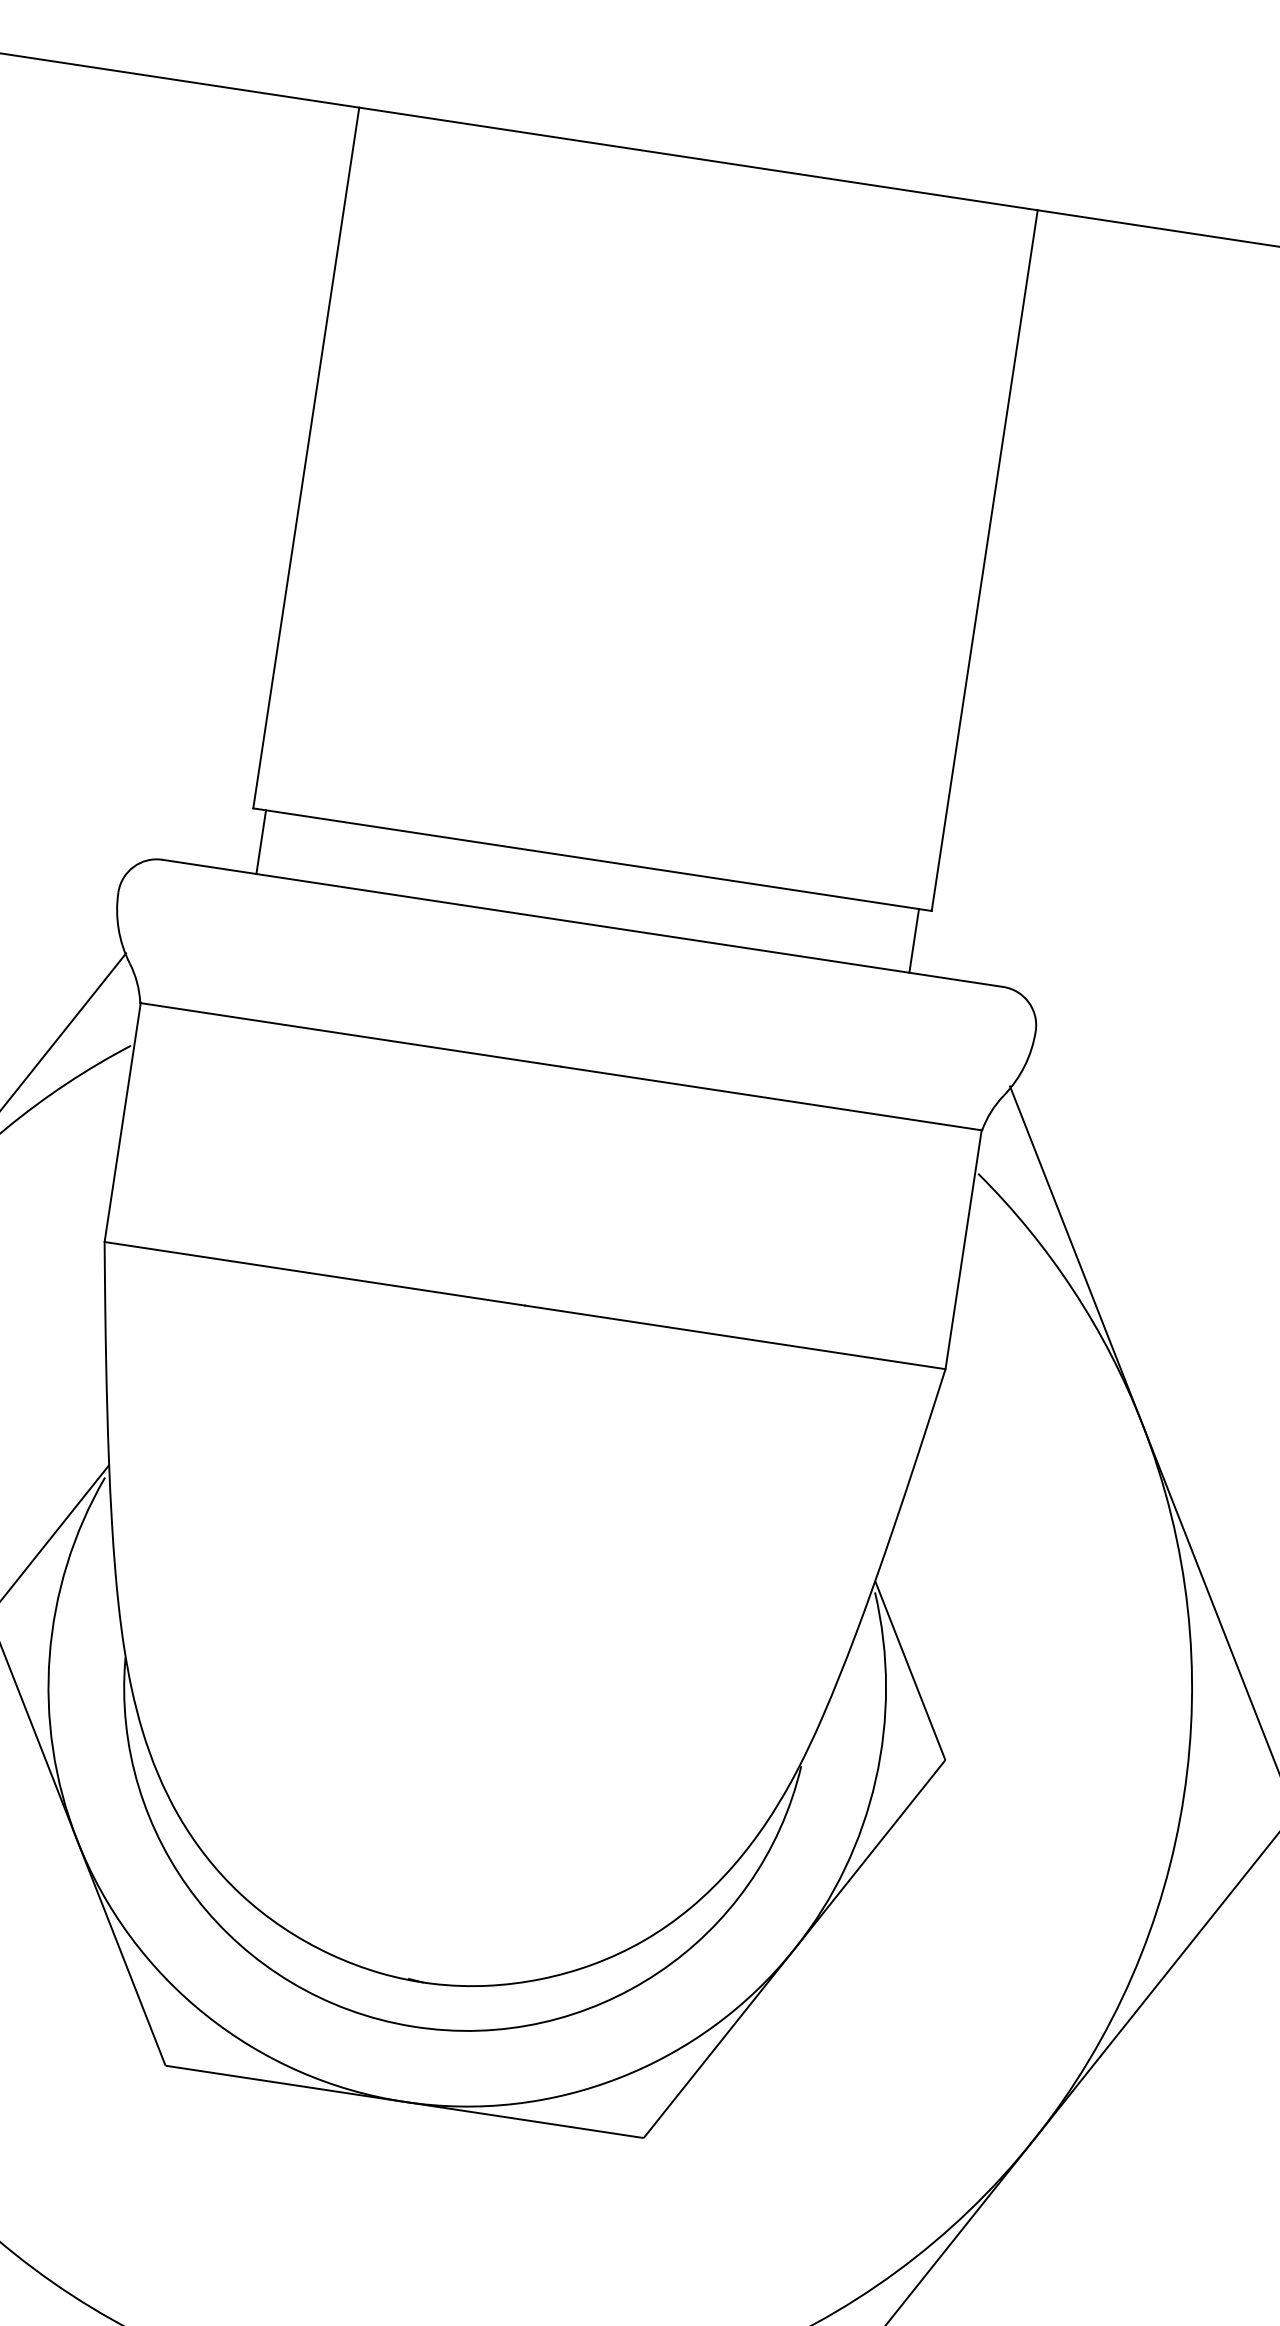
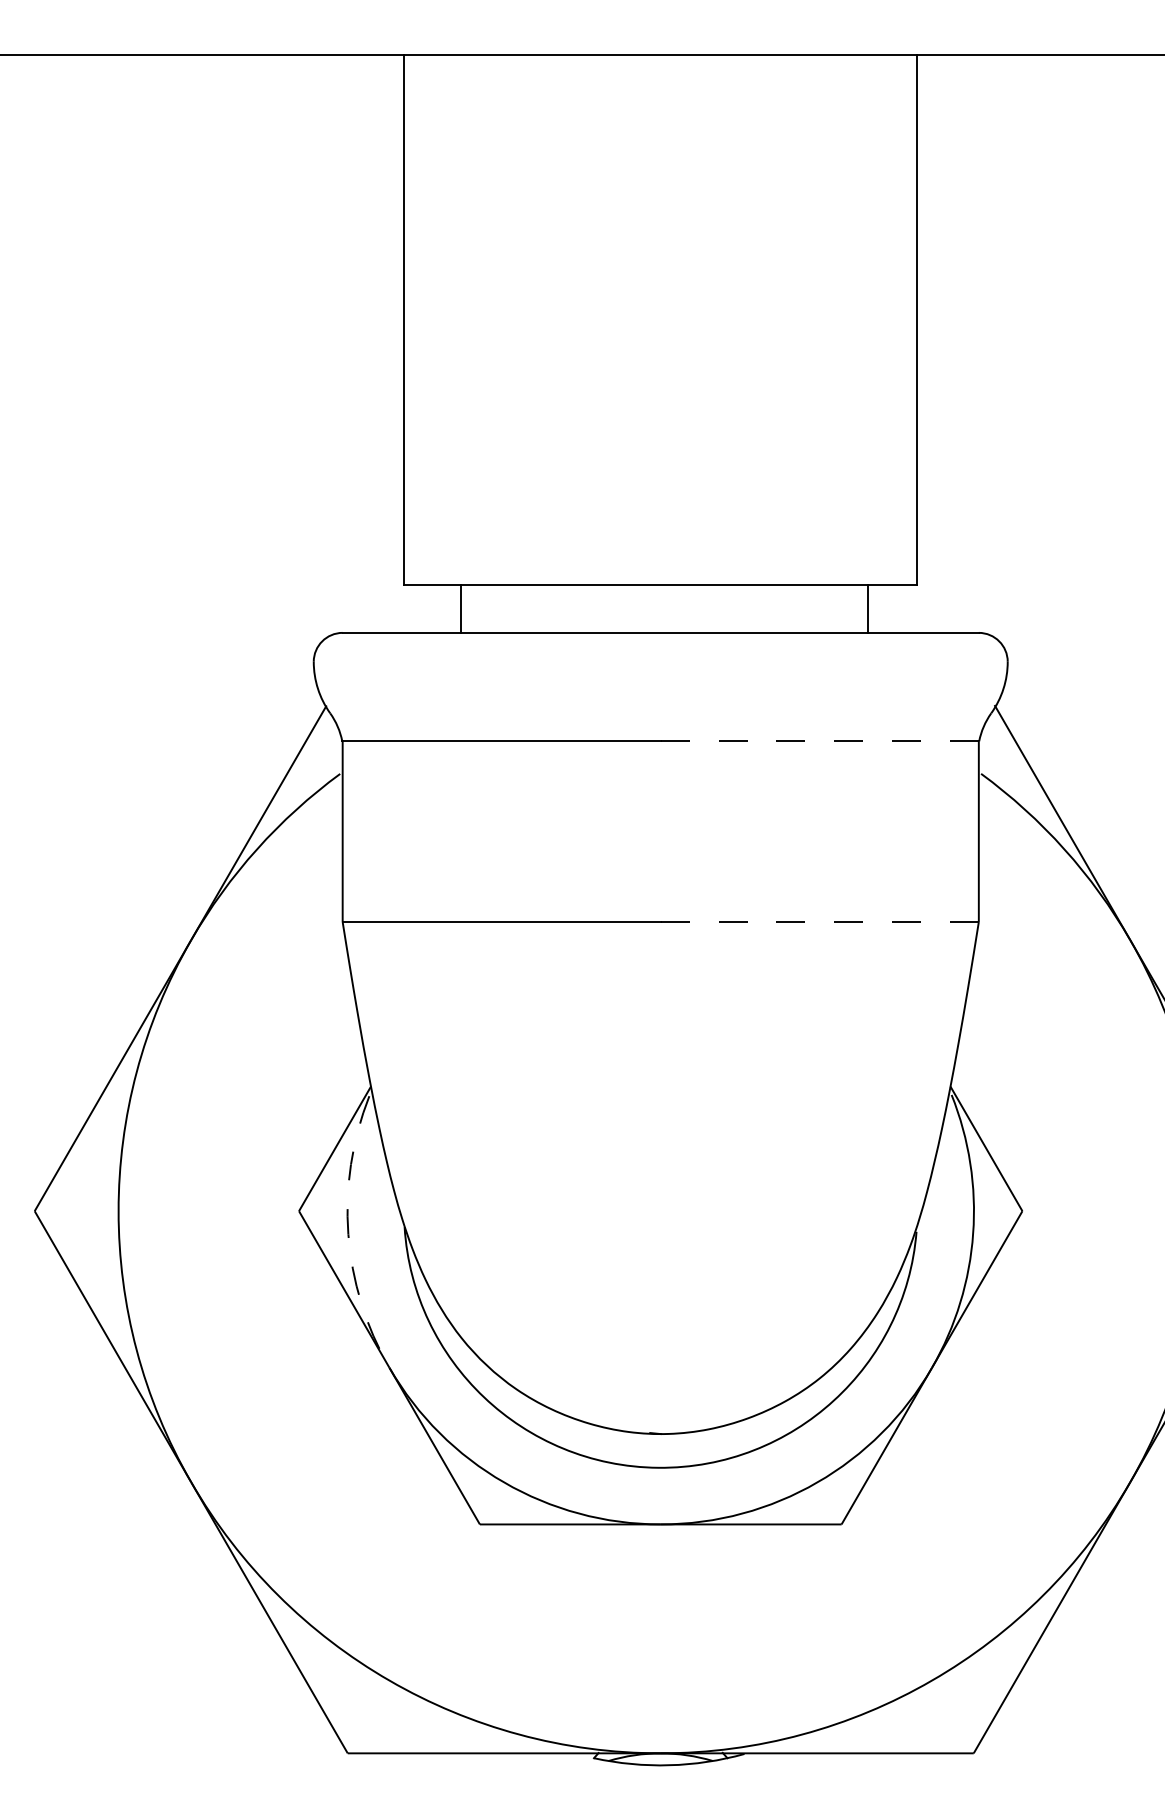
line: (260, 841) -> (460, 608), moved
line: (913, 940) -> (867, 608), moved
line: (772, 1098) -> (820, 741), solid -> dashed
line: (736, 1338) -> (820, 922), solid -> dashed
arc: (49, 1656) -> (348, 1234), solid -> dashed

